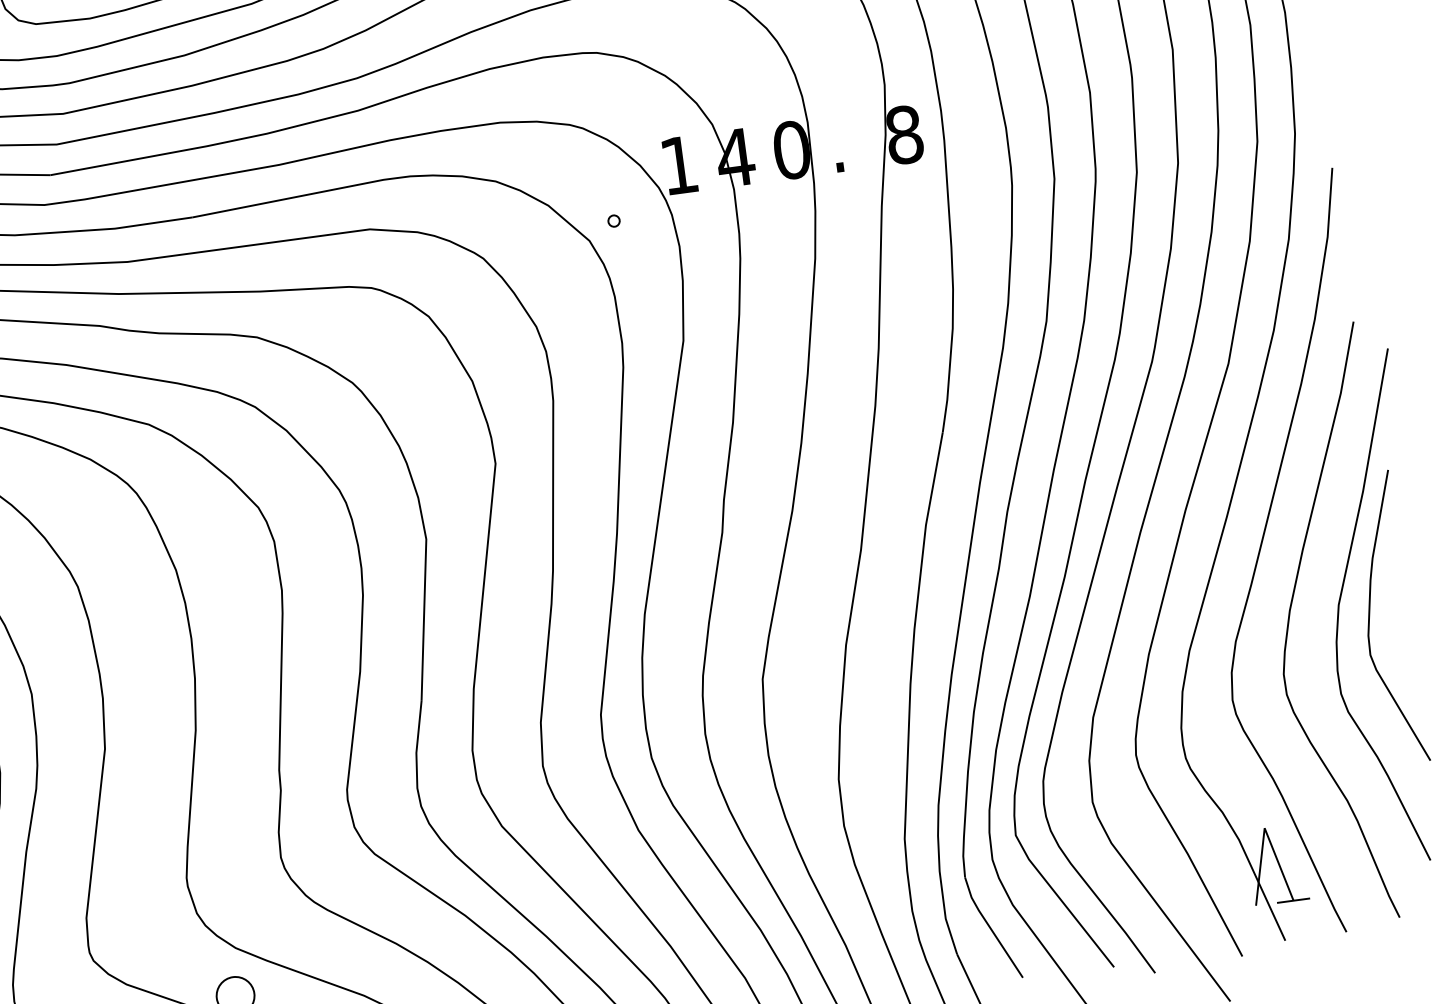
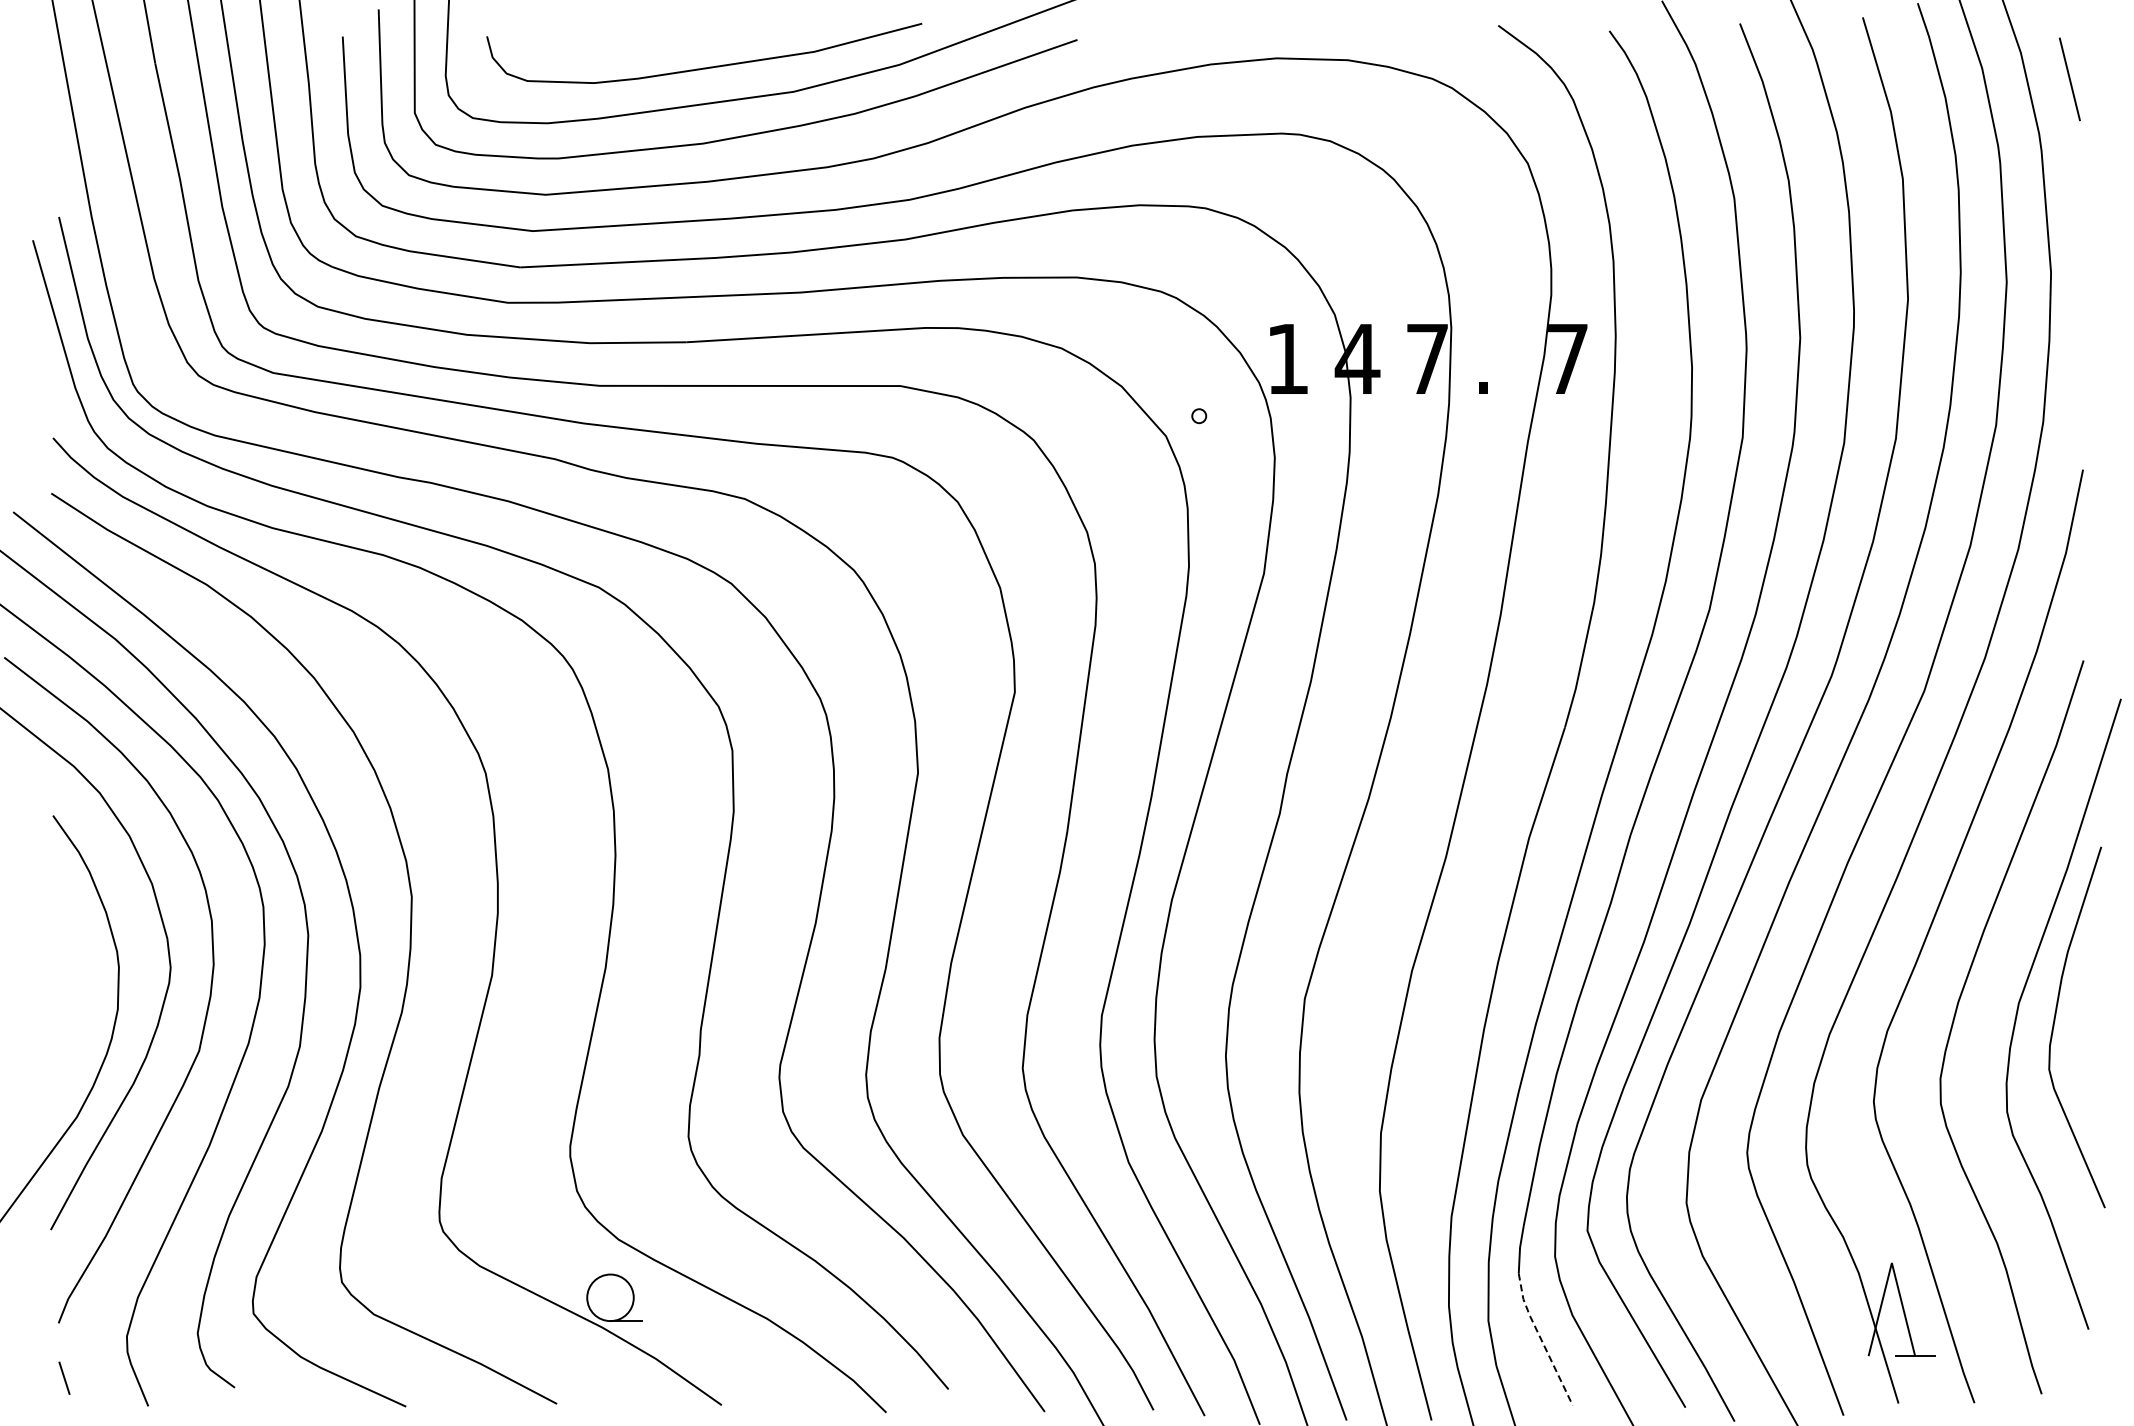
text: (903, 135) -> (1566, 359), 8 -> 7
text: (791, 150) -> (1427, 359), 0 -> 7
line: (990, 928) -> (1541, 1339), solid -> dashed

